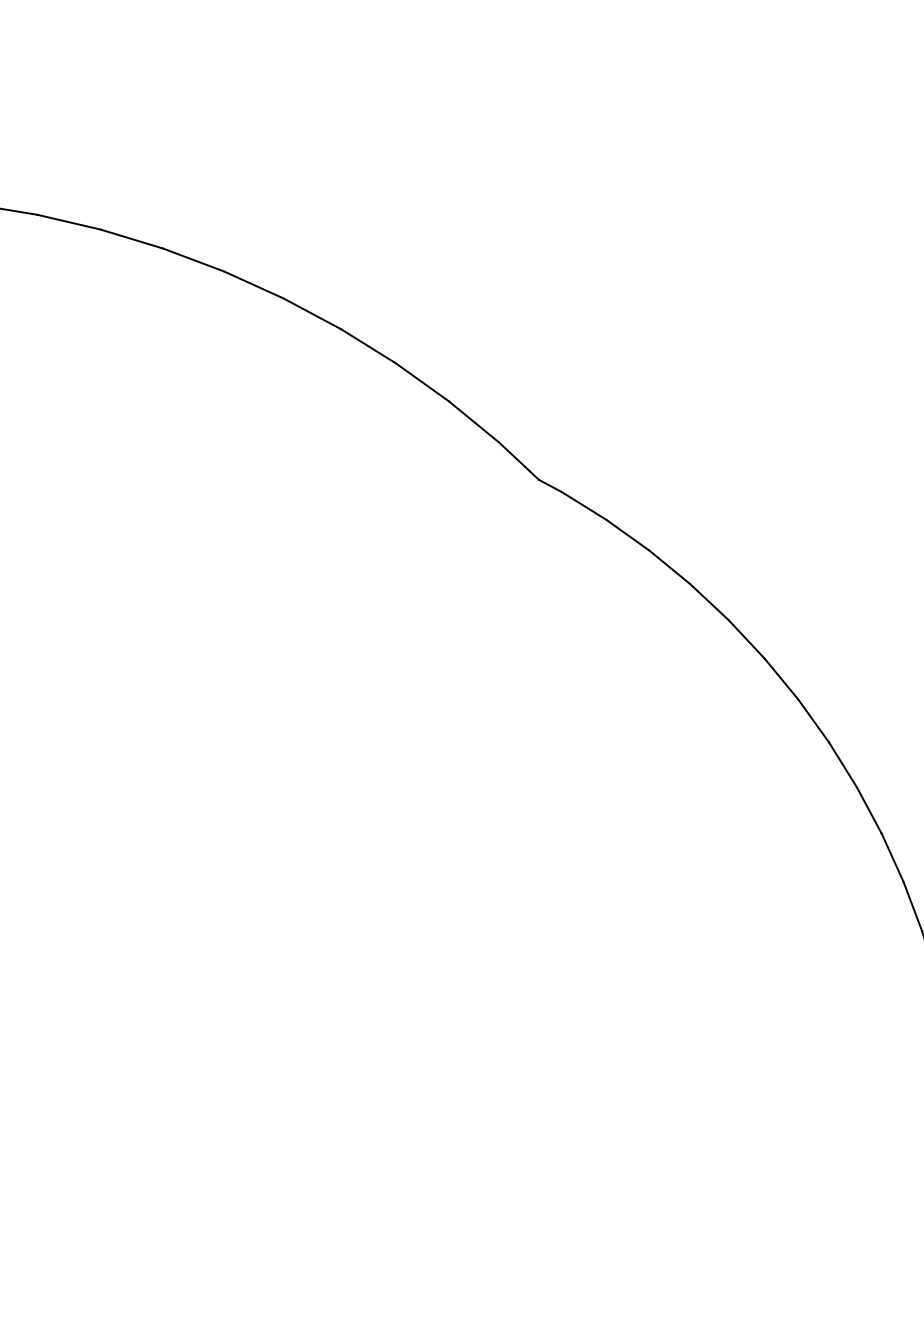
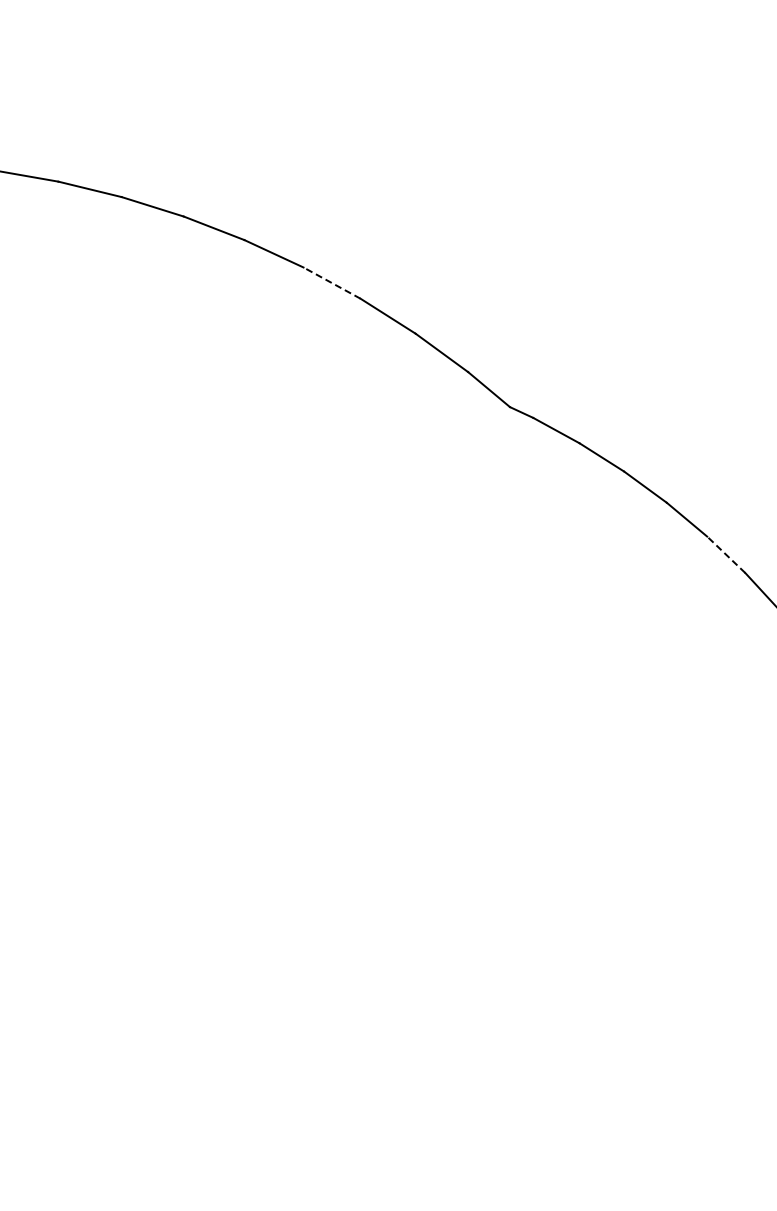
line: (368, 346) -> (332, 283), solid -> dashed
line: (746, 639) -> (726, 554), solid -> dashed

